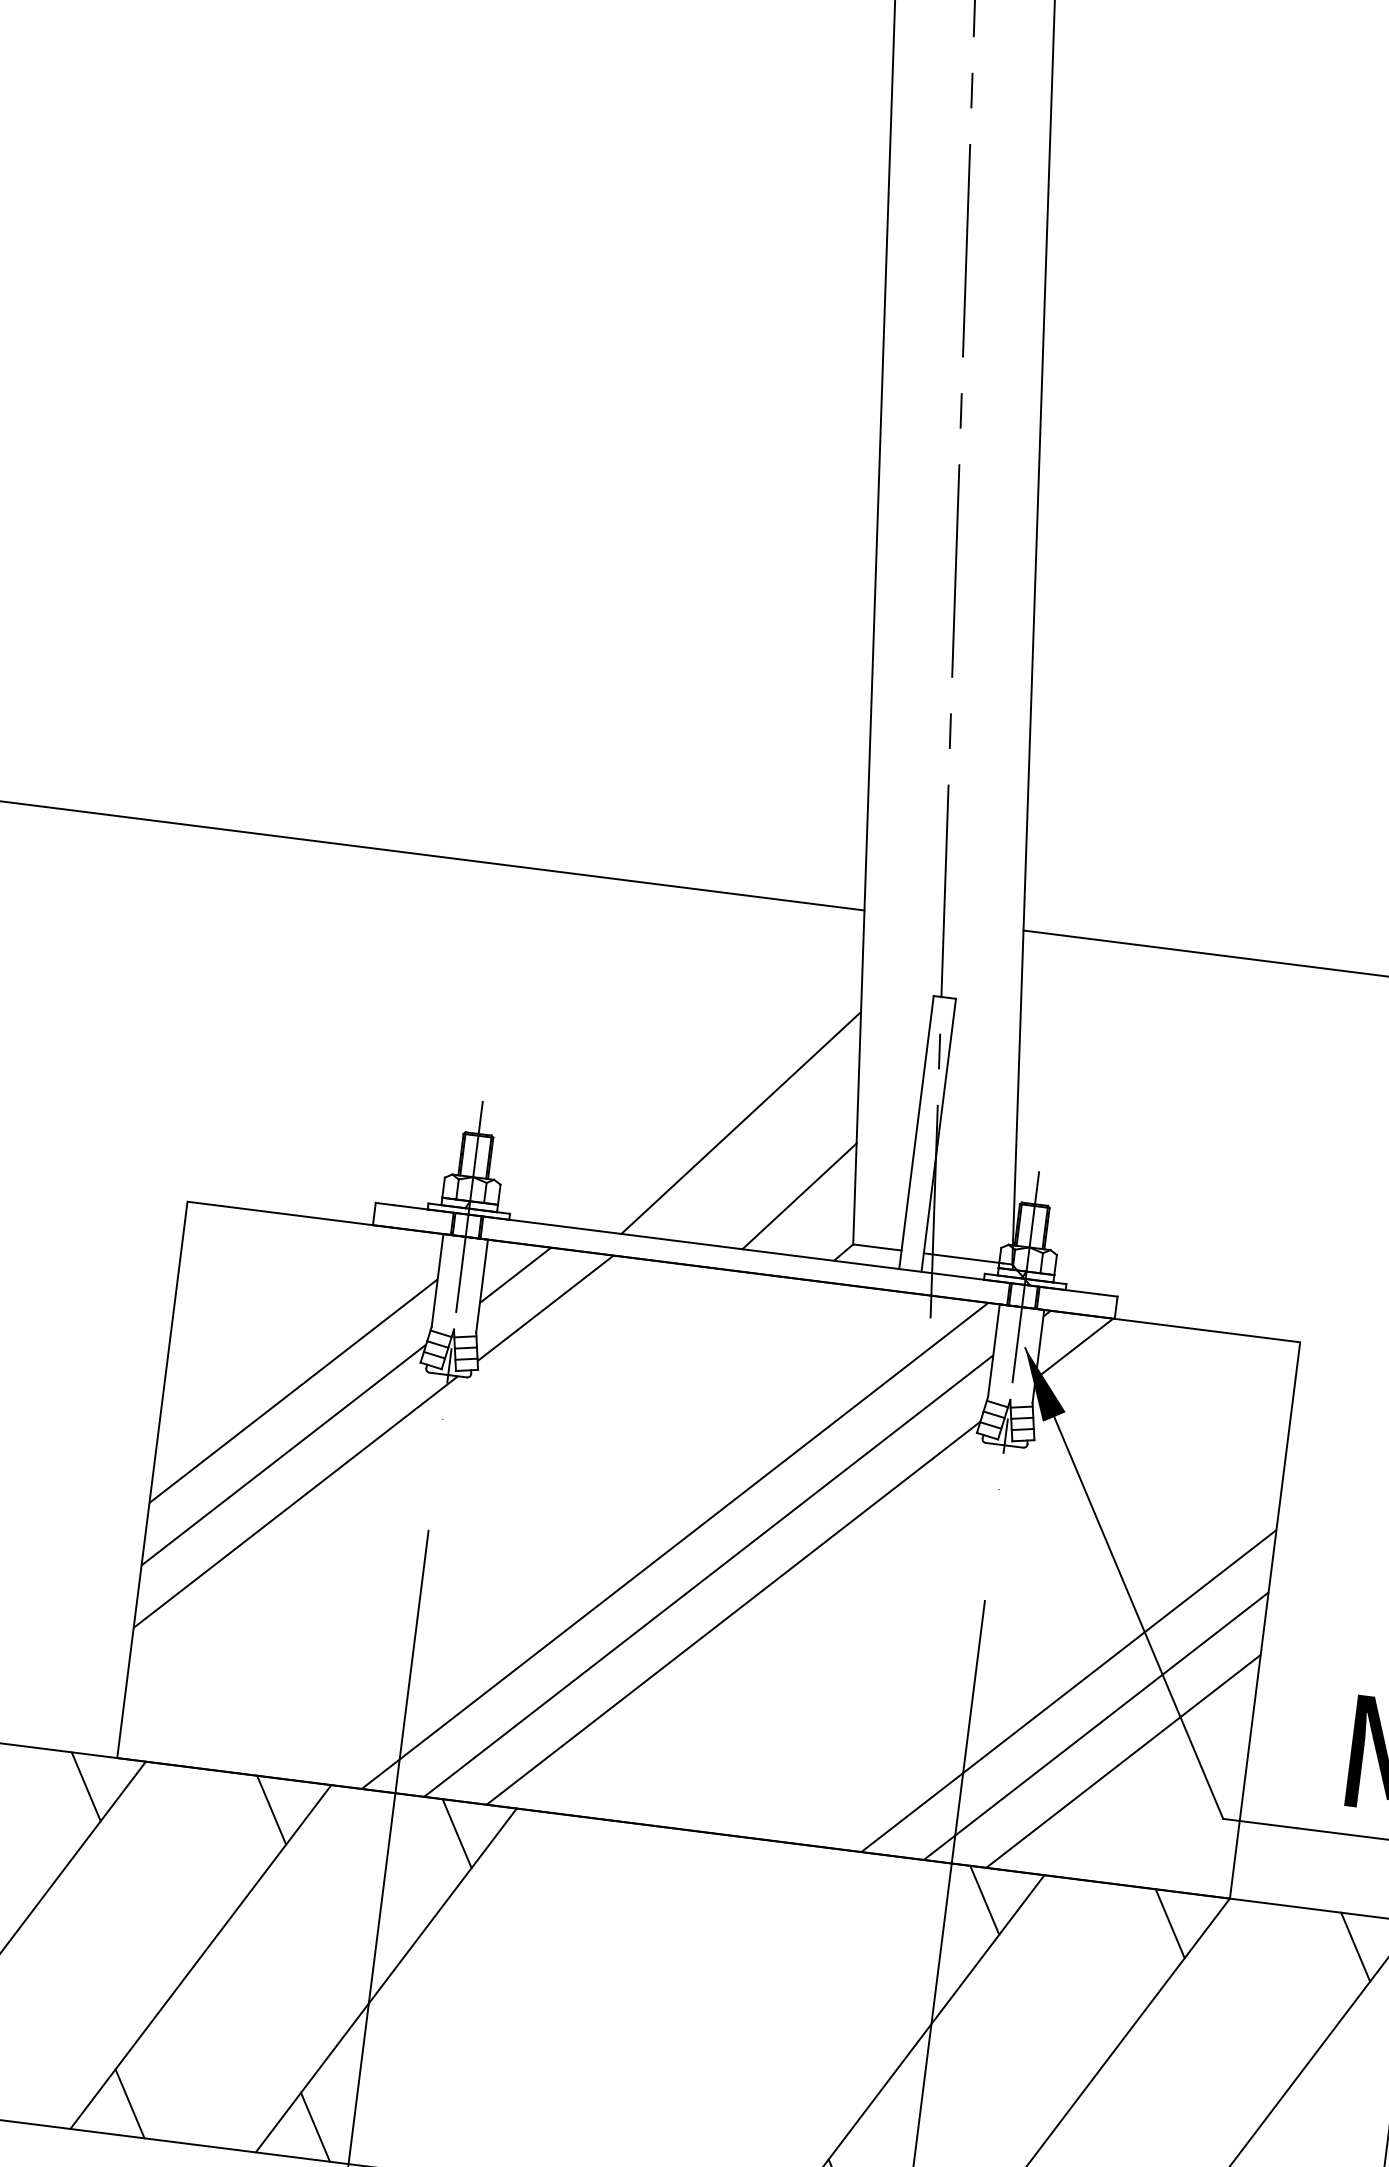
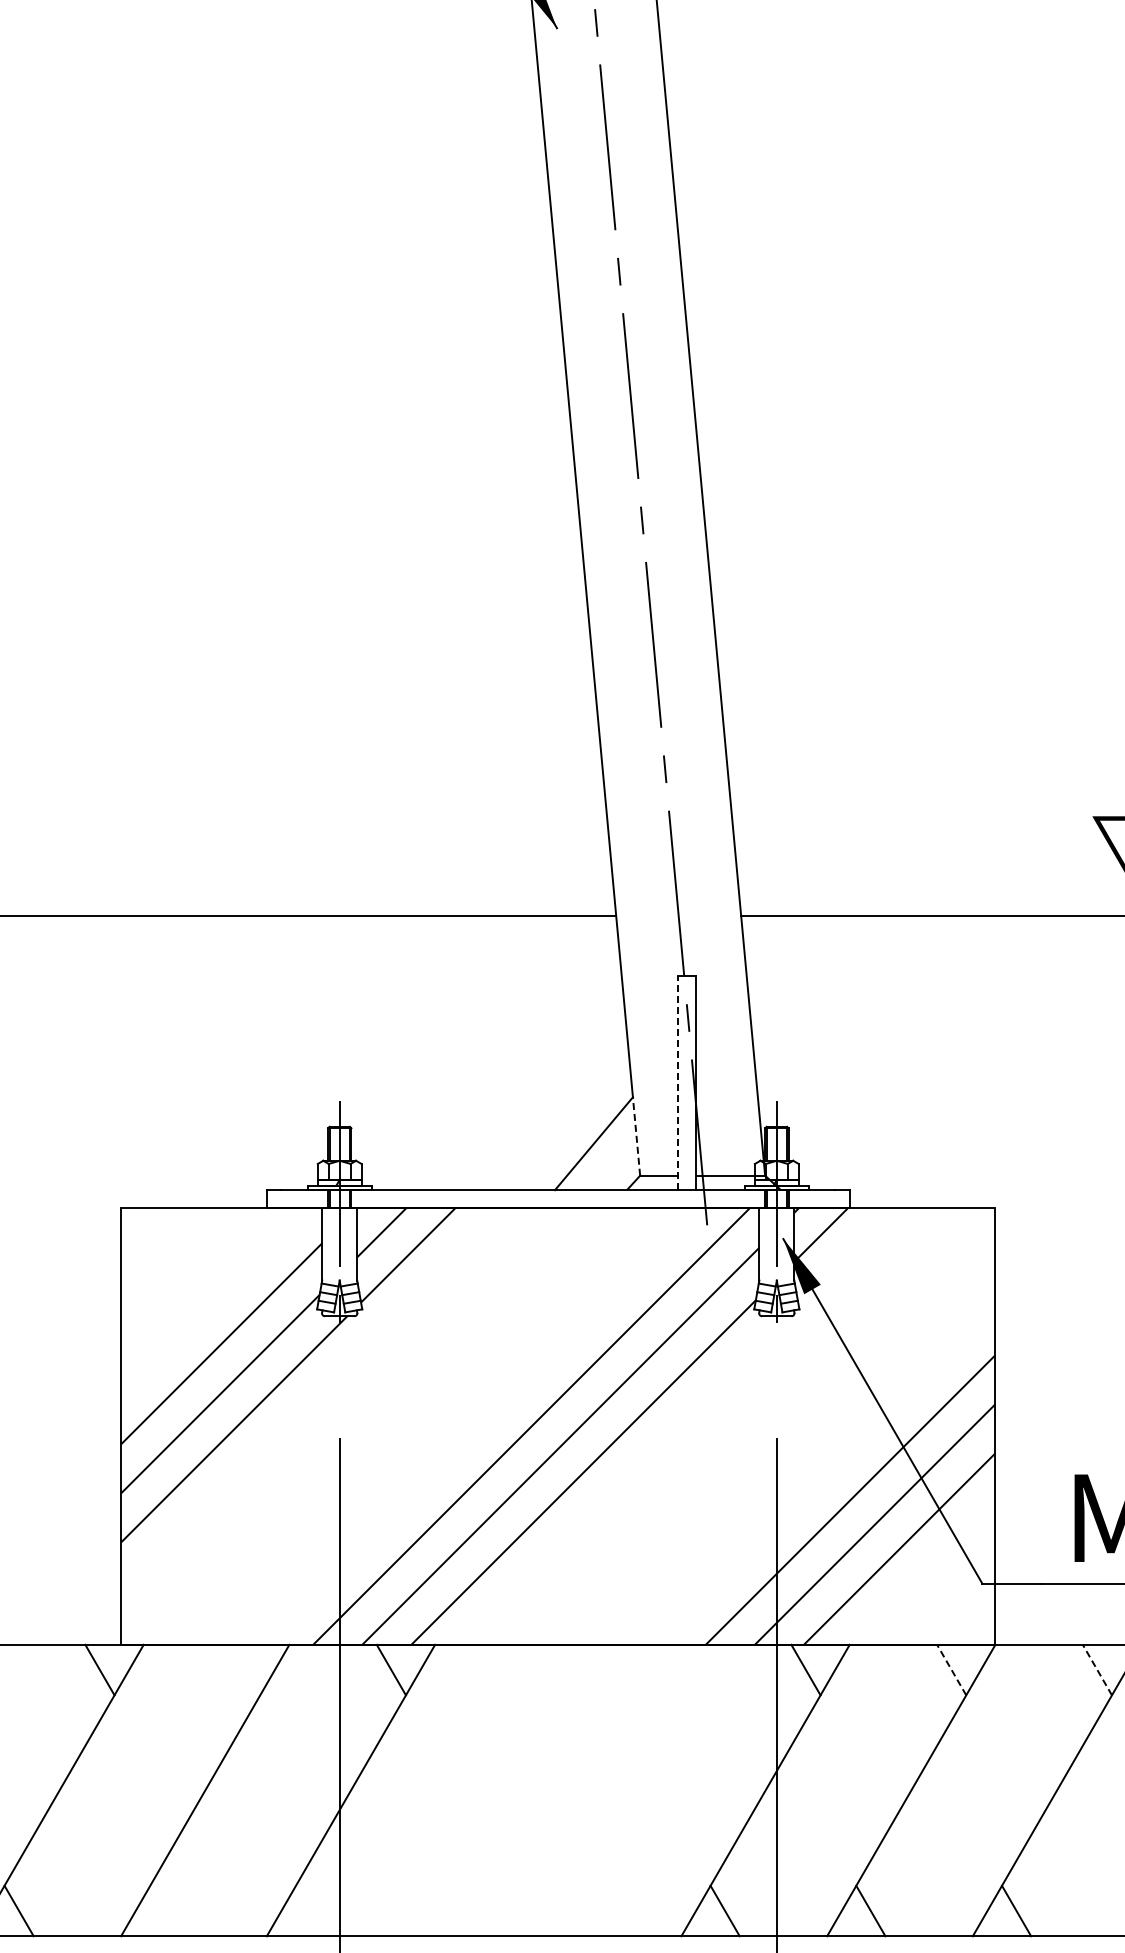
line: (741, 1122) -> (541, 1092), removed
line: (917, 1131) -> (678, 1082), solid -> dashed
line: (854, 1193) -> (636, 1136), solid -> dashed
line: (271, 1809) -> (245, 1669), removed
line: (1170, 1922) -> (951, 1669), solid -> dashed
line: (1355, 1946) -> (1097, 1669), solid -> dashed
line: (129, 2103) -> (164, 1910), removed
line: (315, 2126) -> (310, 1910), removed

